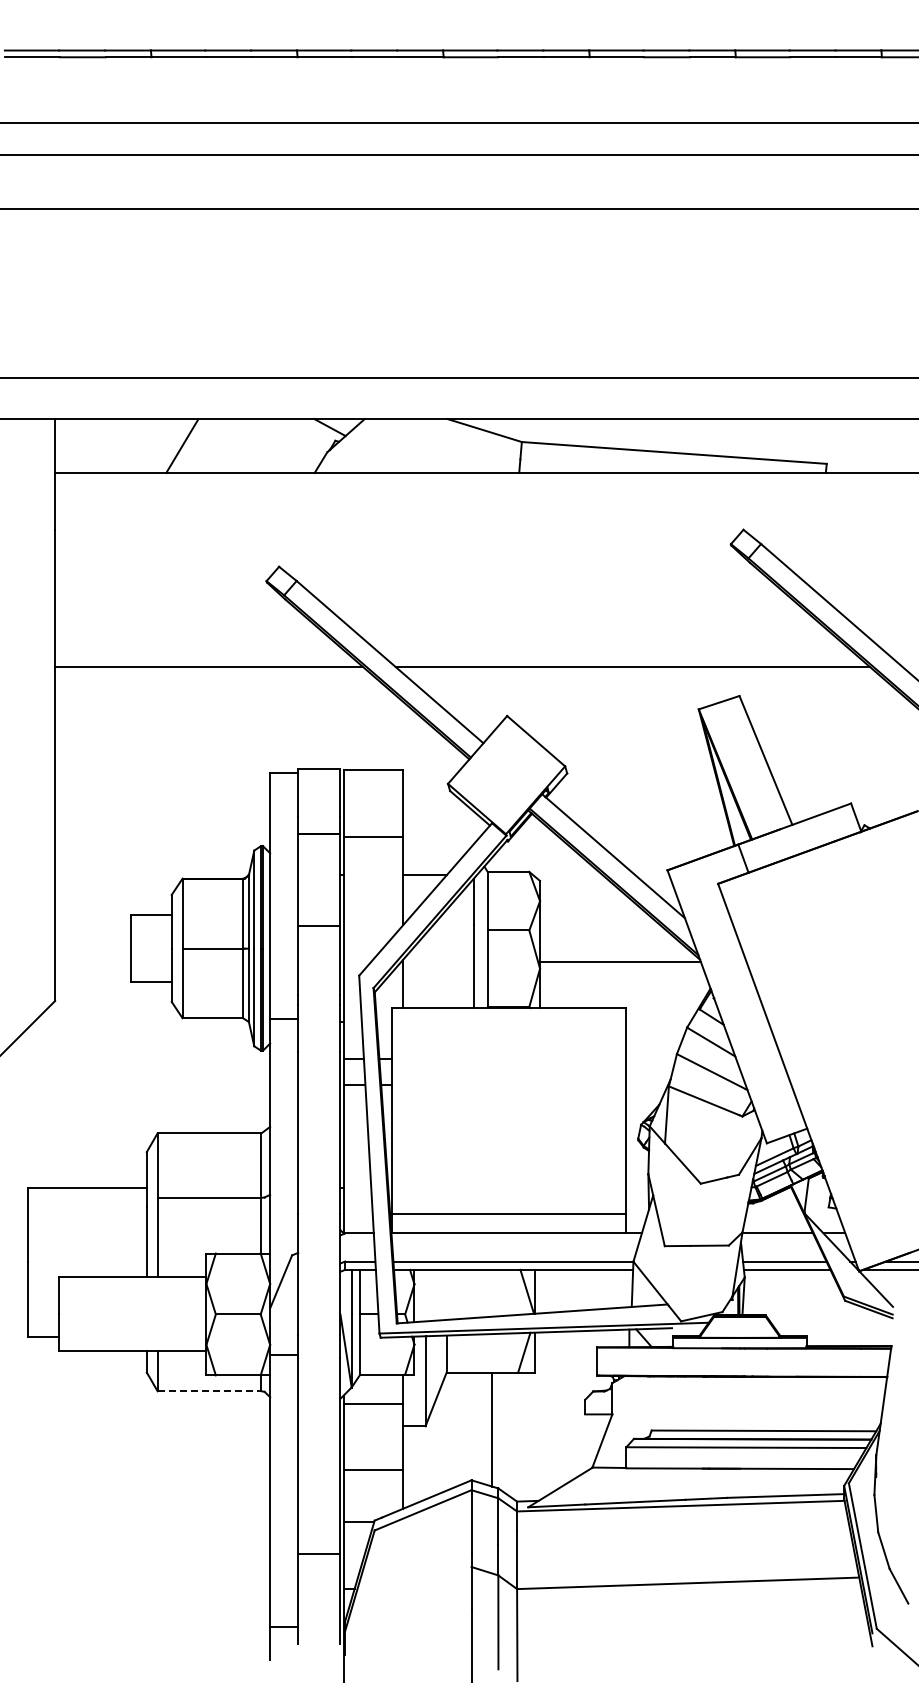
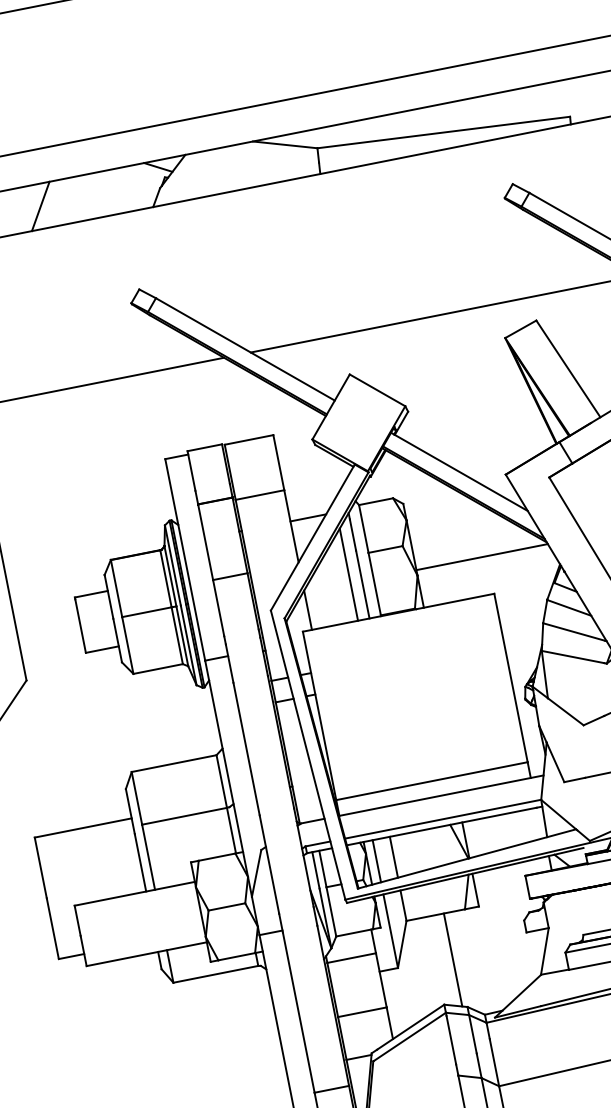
line: (459, 951) -> (348, 574), added
line: (446, 1294) -> (393, 856), added
line: (425, 1295) -> (376, 861), added
line: (209, 1391) -> (215, 974), dashed -> solid

